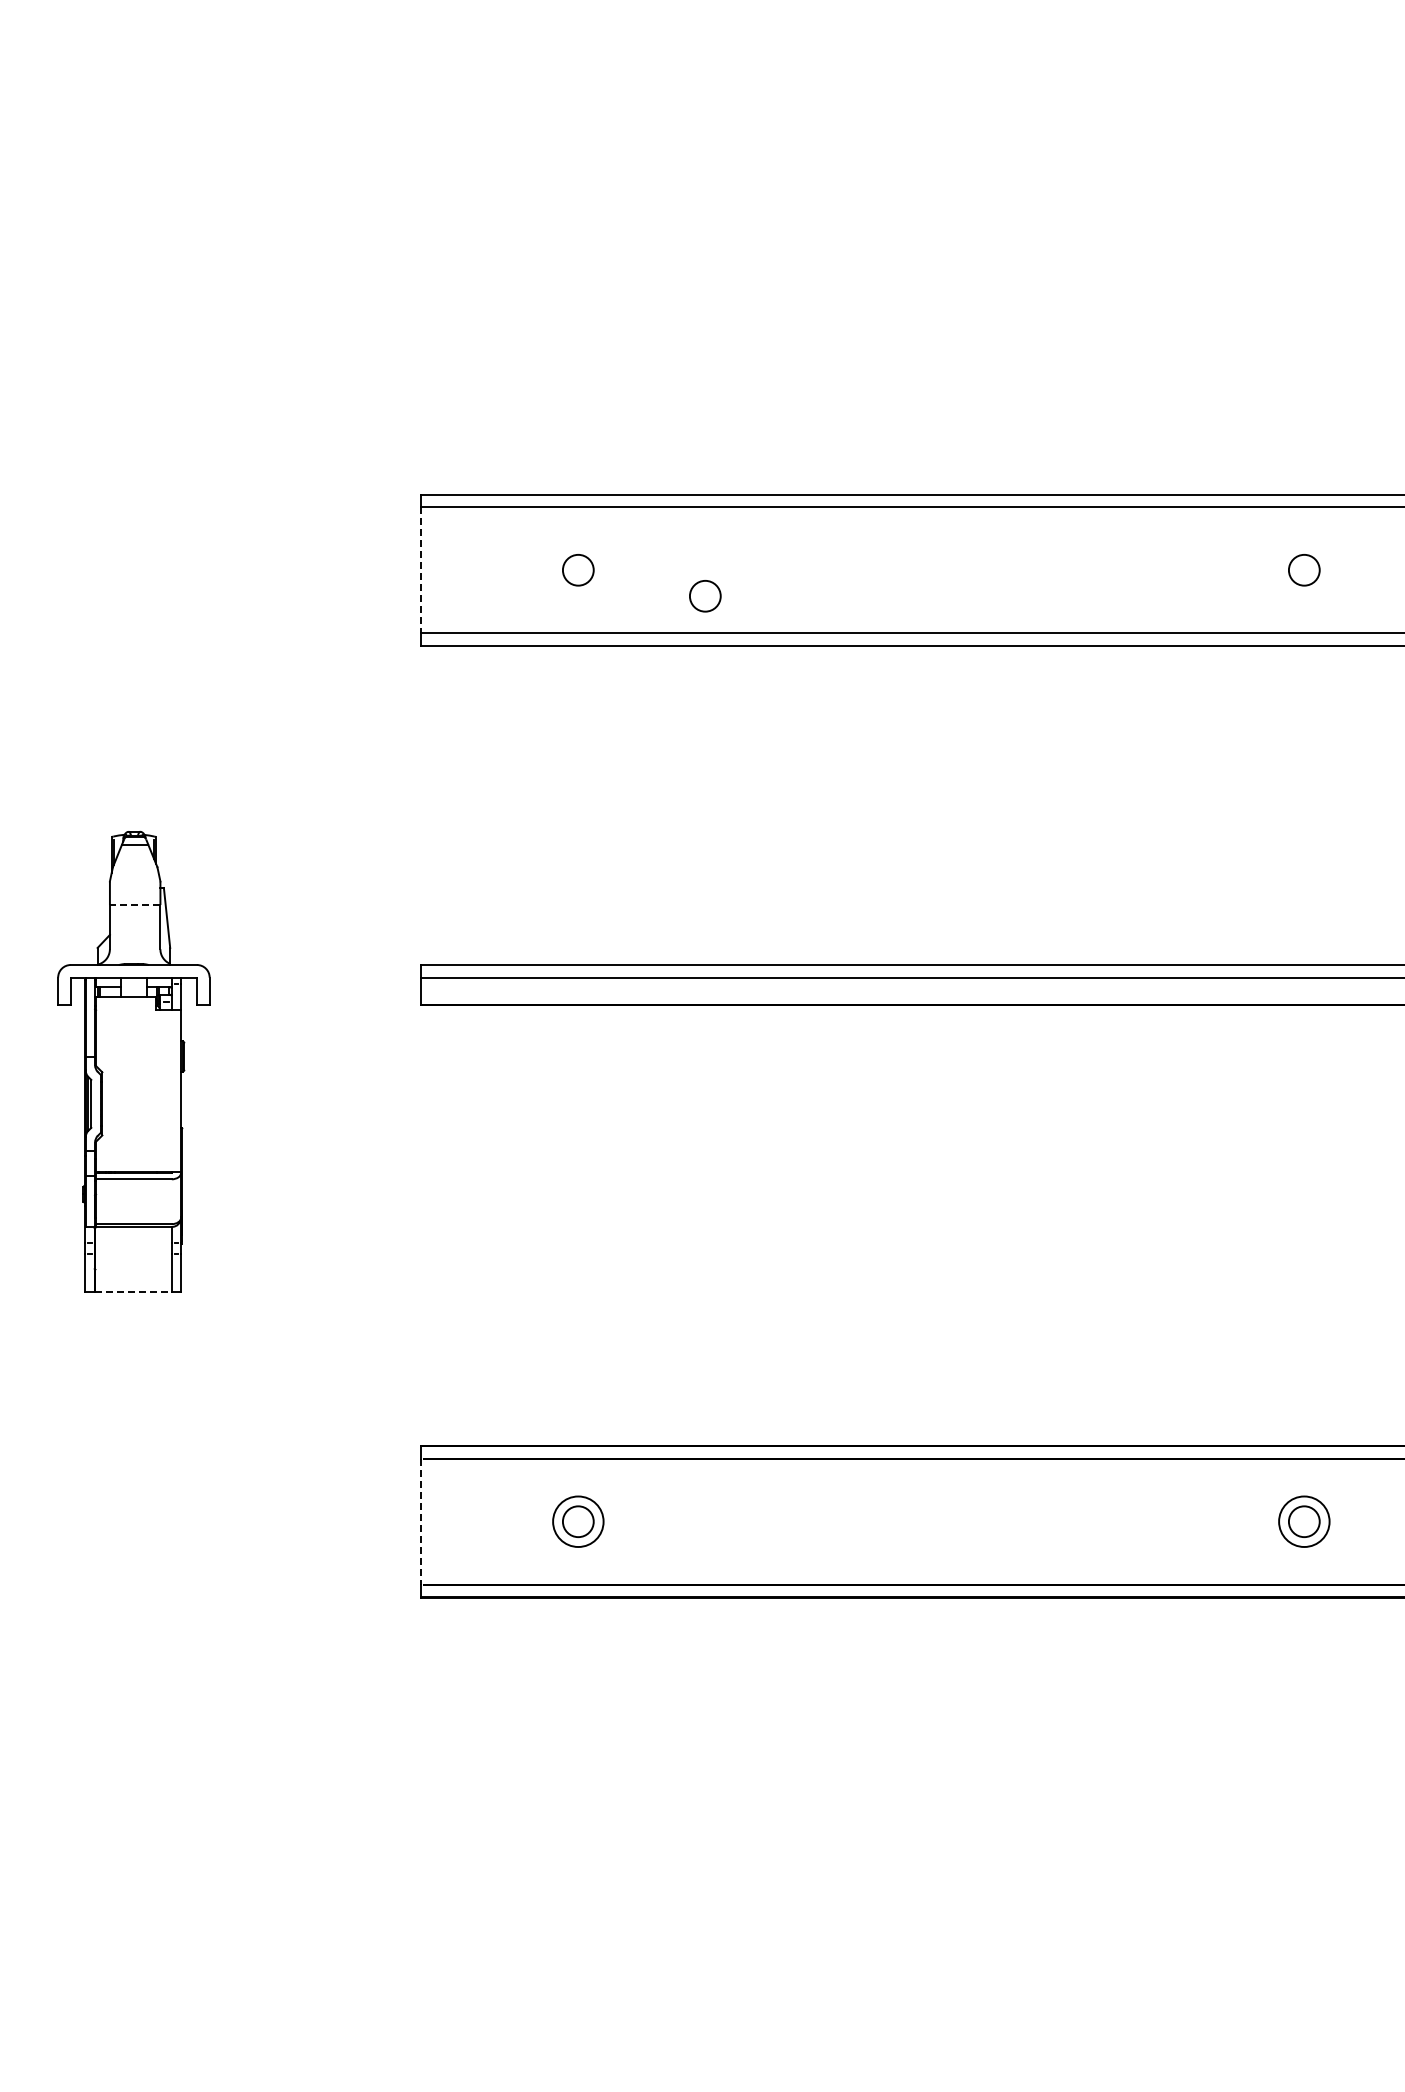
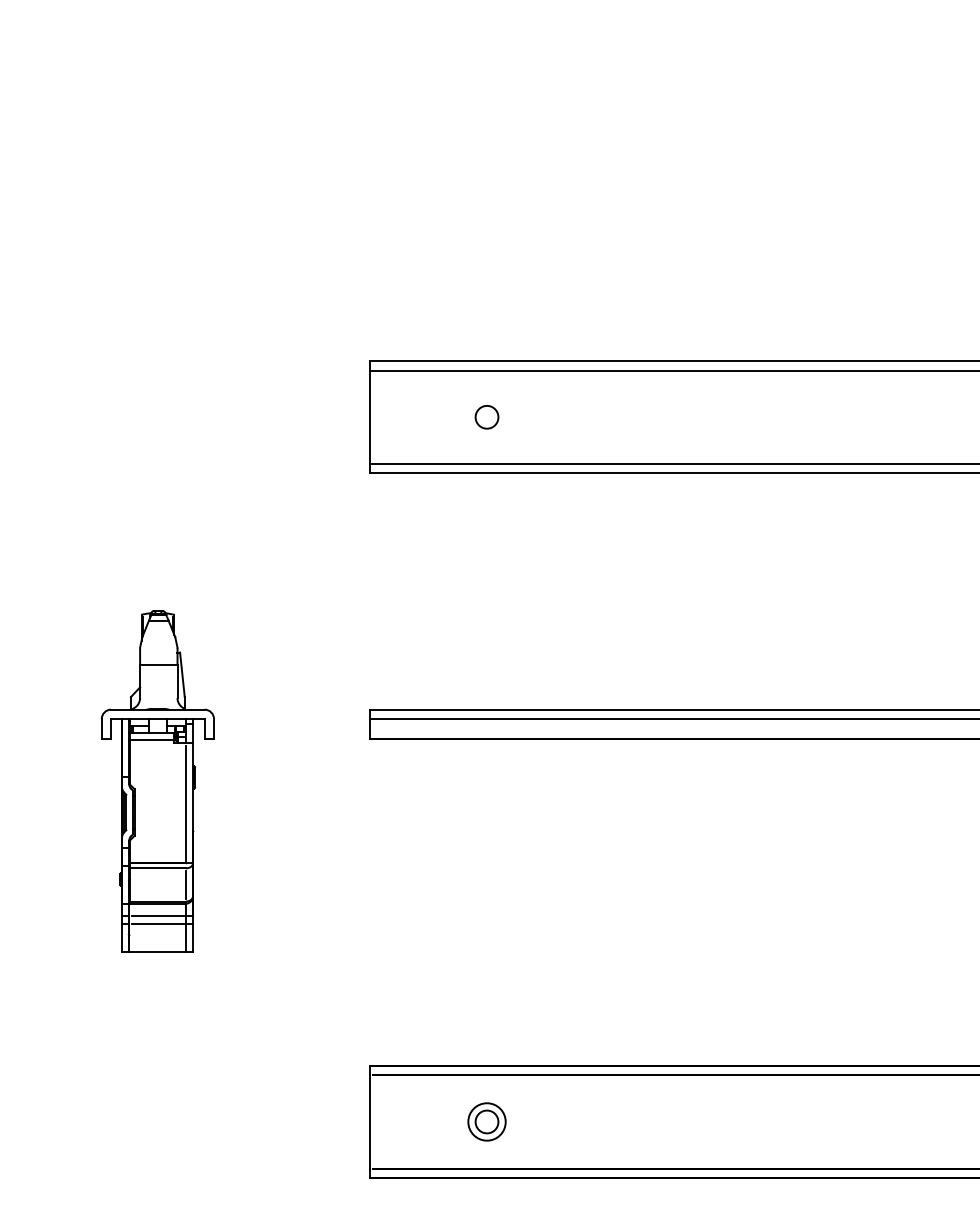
line: (420, 570) -> (370, 417), dashed -> solid
circle: (705, 596) -> (581, 436), removed
line: (134, 905) -> (158, 665), dashed -> solid
line: (125, 1006) -> (151, 740), added
line: (171, 1091) -> (185, 803), added
line: (171, 1201) -> (185, 884), added
line: (133, 1243) -> (157, 915), added
line: (133, 1254) -> (157, 924), added
line: (134, 1292) -> (158, 952), dashed -> solid
line: (420, 1522) -> (370, 1122), dashed -> solid

